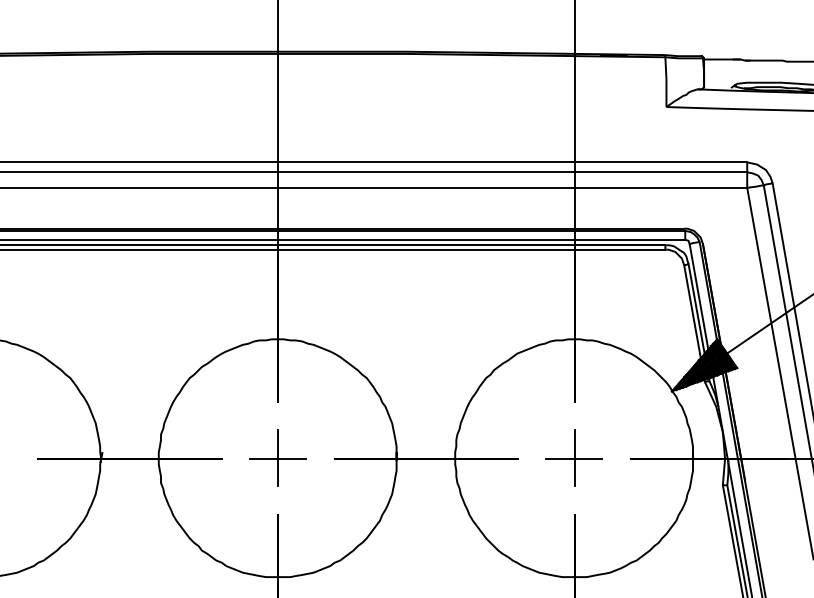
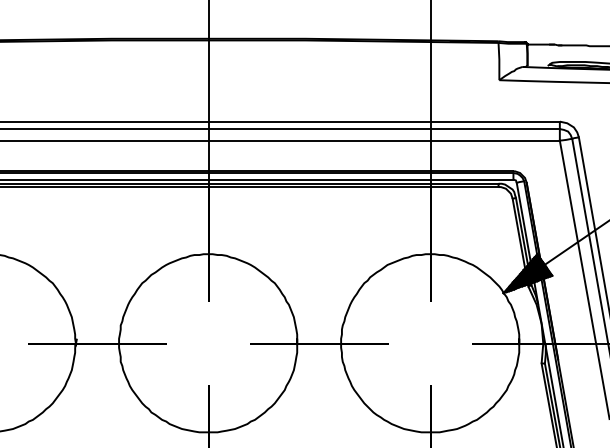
part: (277, 457) -> (207, 342), removed
part: (573, 457) -> (429, 342), removed

